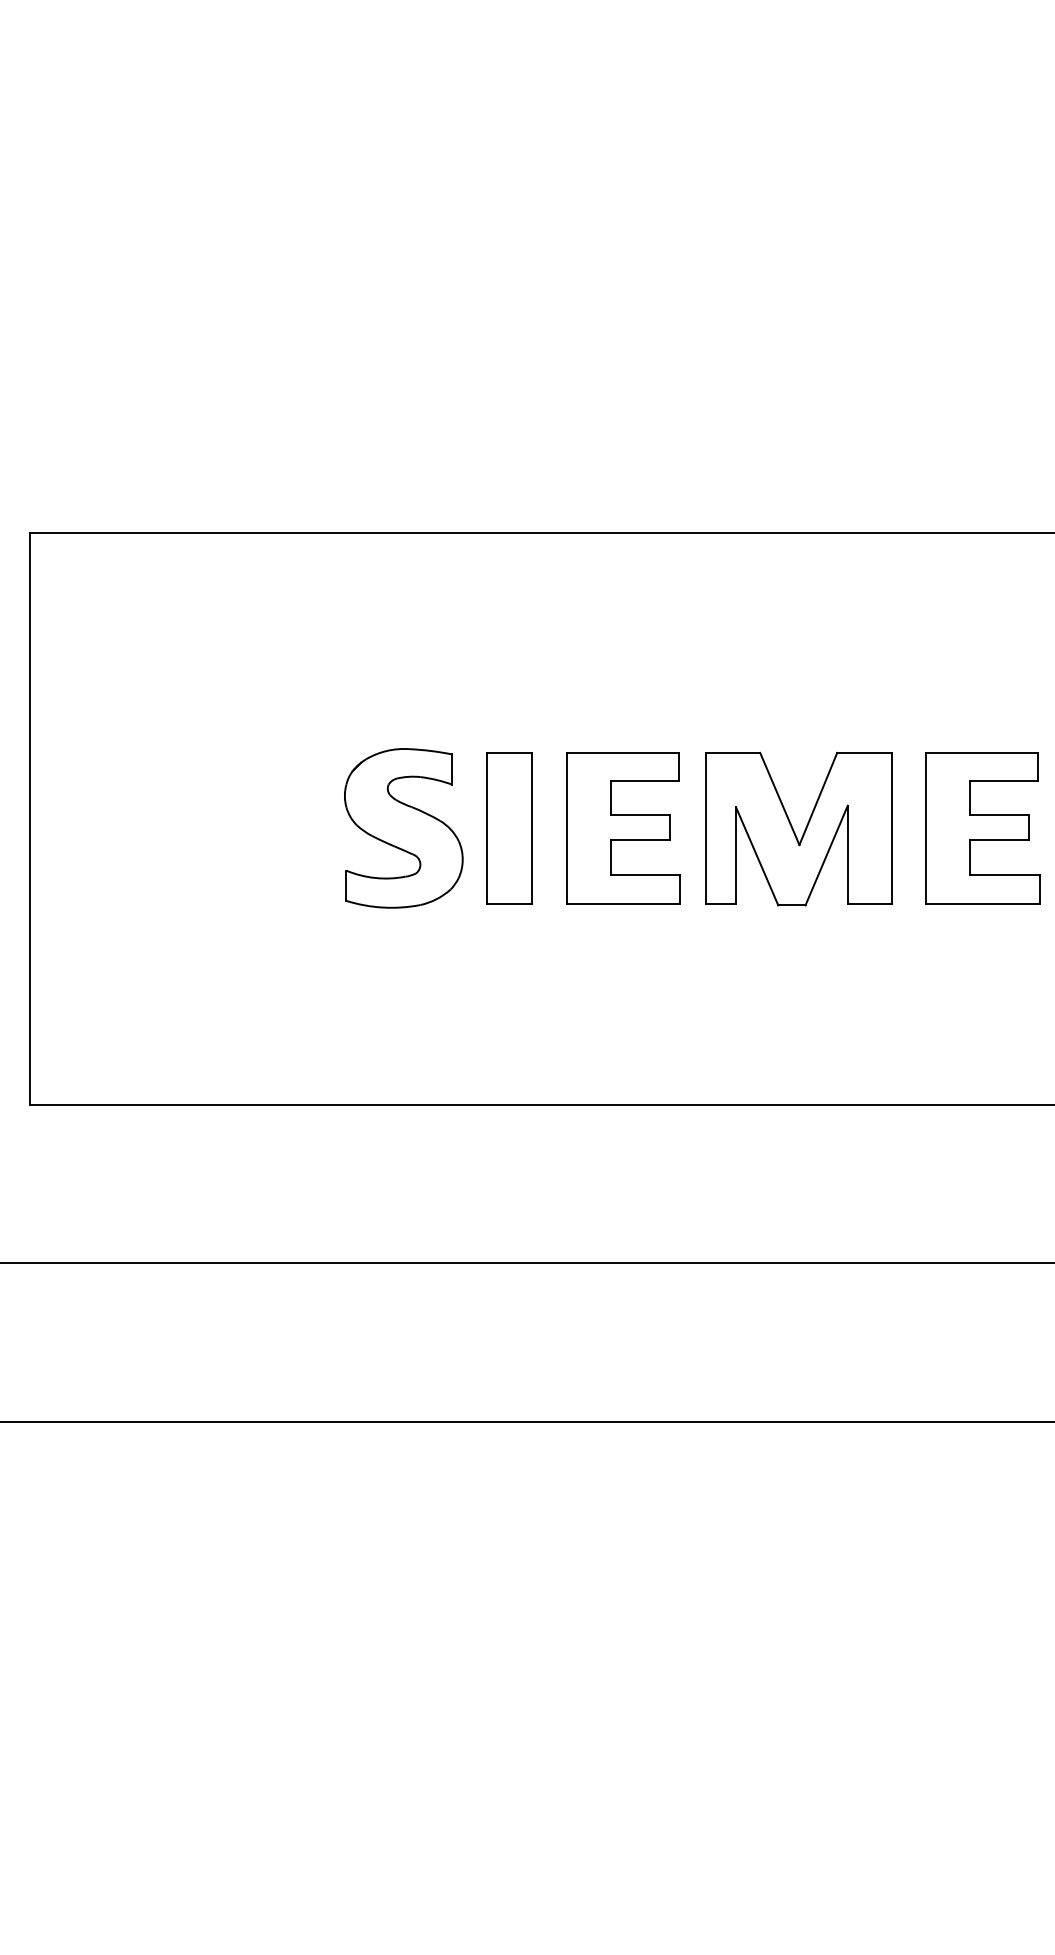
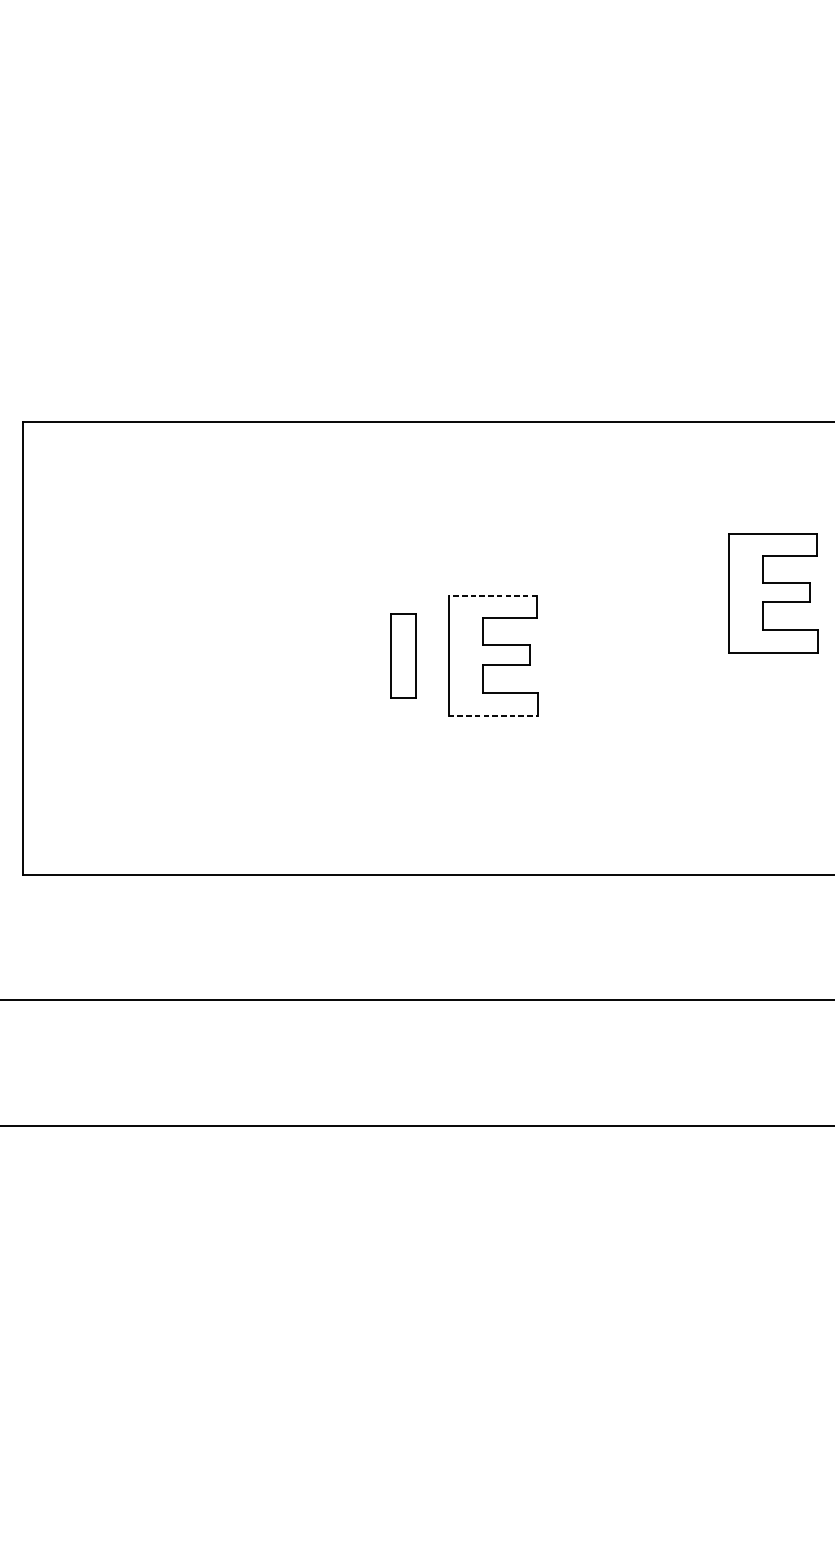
line: (622, 752) -> (492, 595), solid -> dashed
part: (403, 828) -> (319, 656), removed
part: (509, 828) -> (403, 656), size x0.7
part: (798, 828) -> (632, 656), removed
part: (982, 828) -> (773, 593), moved
line: (623, 903) -> (493, 715), solid -> dashed

